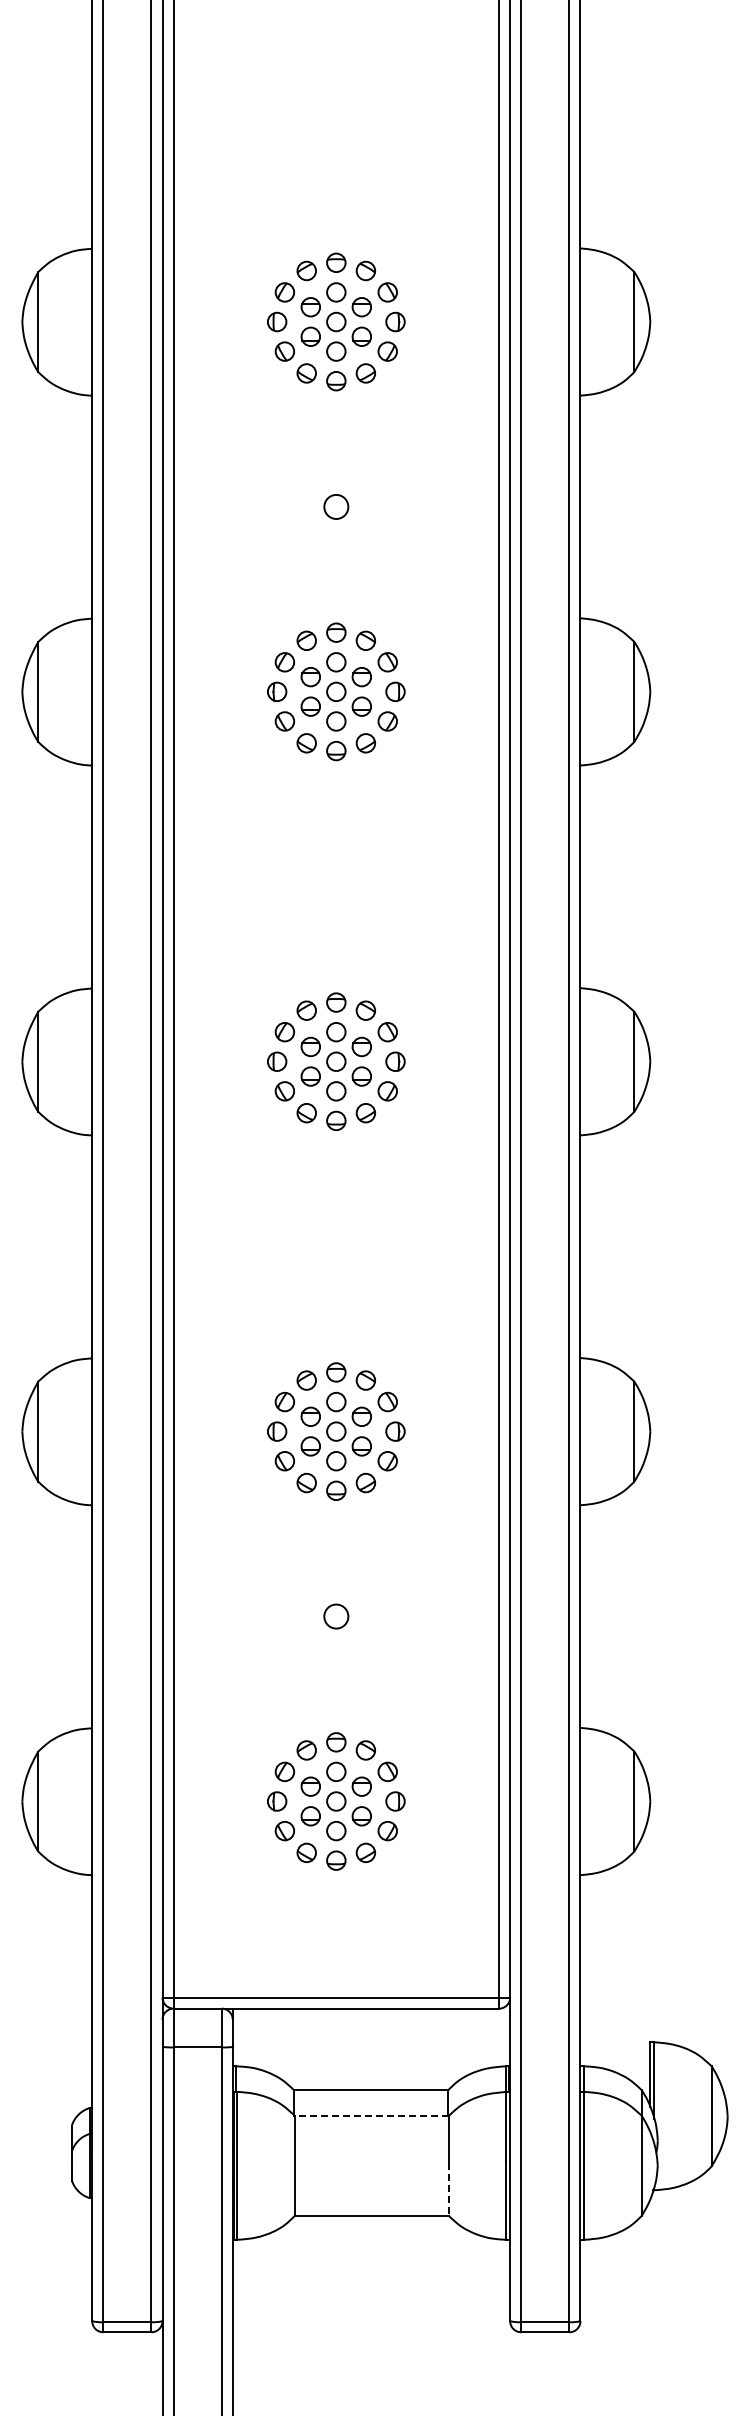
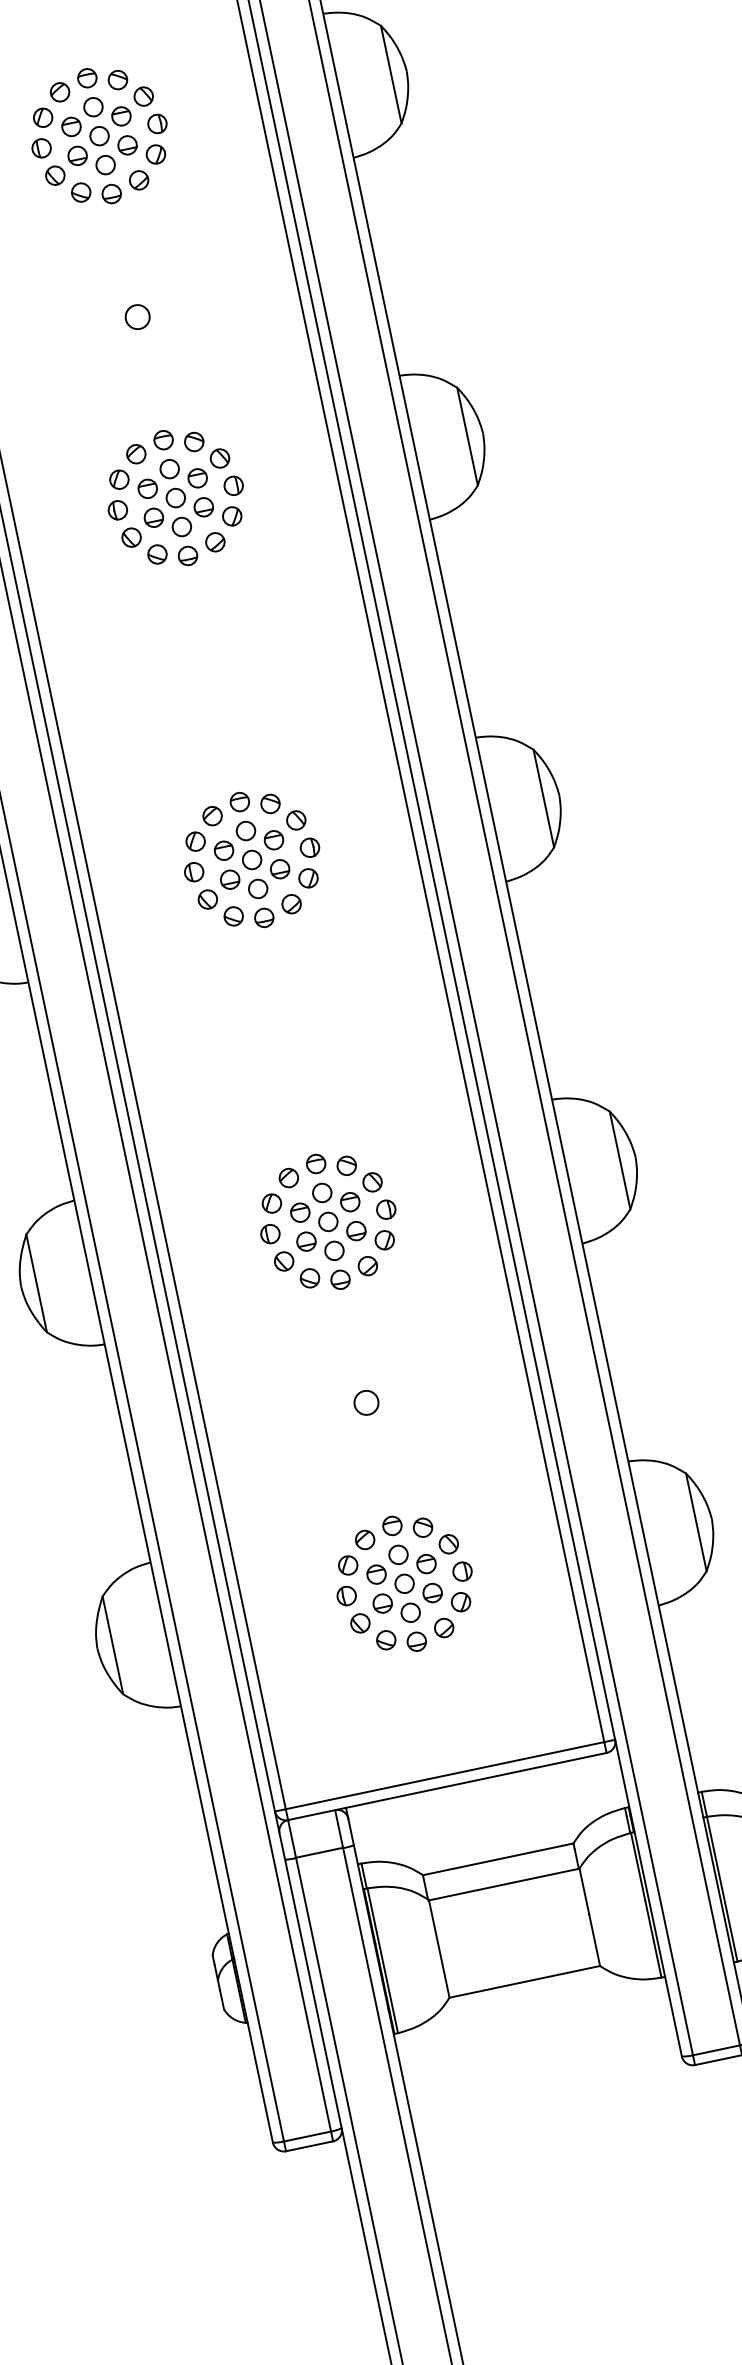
line: (371, 2116) -> (503, 1884), dashed -> solid
line: (448, 2189) -> (594, 1940), dashed -> solid

